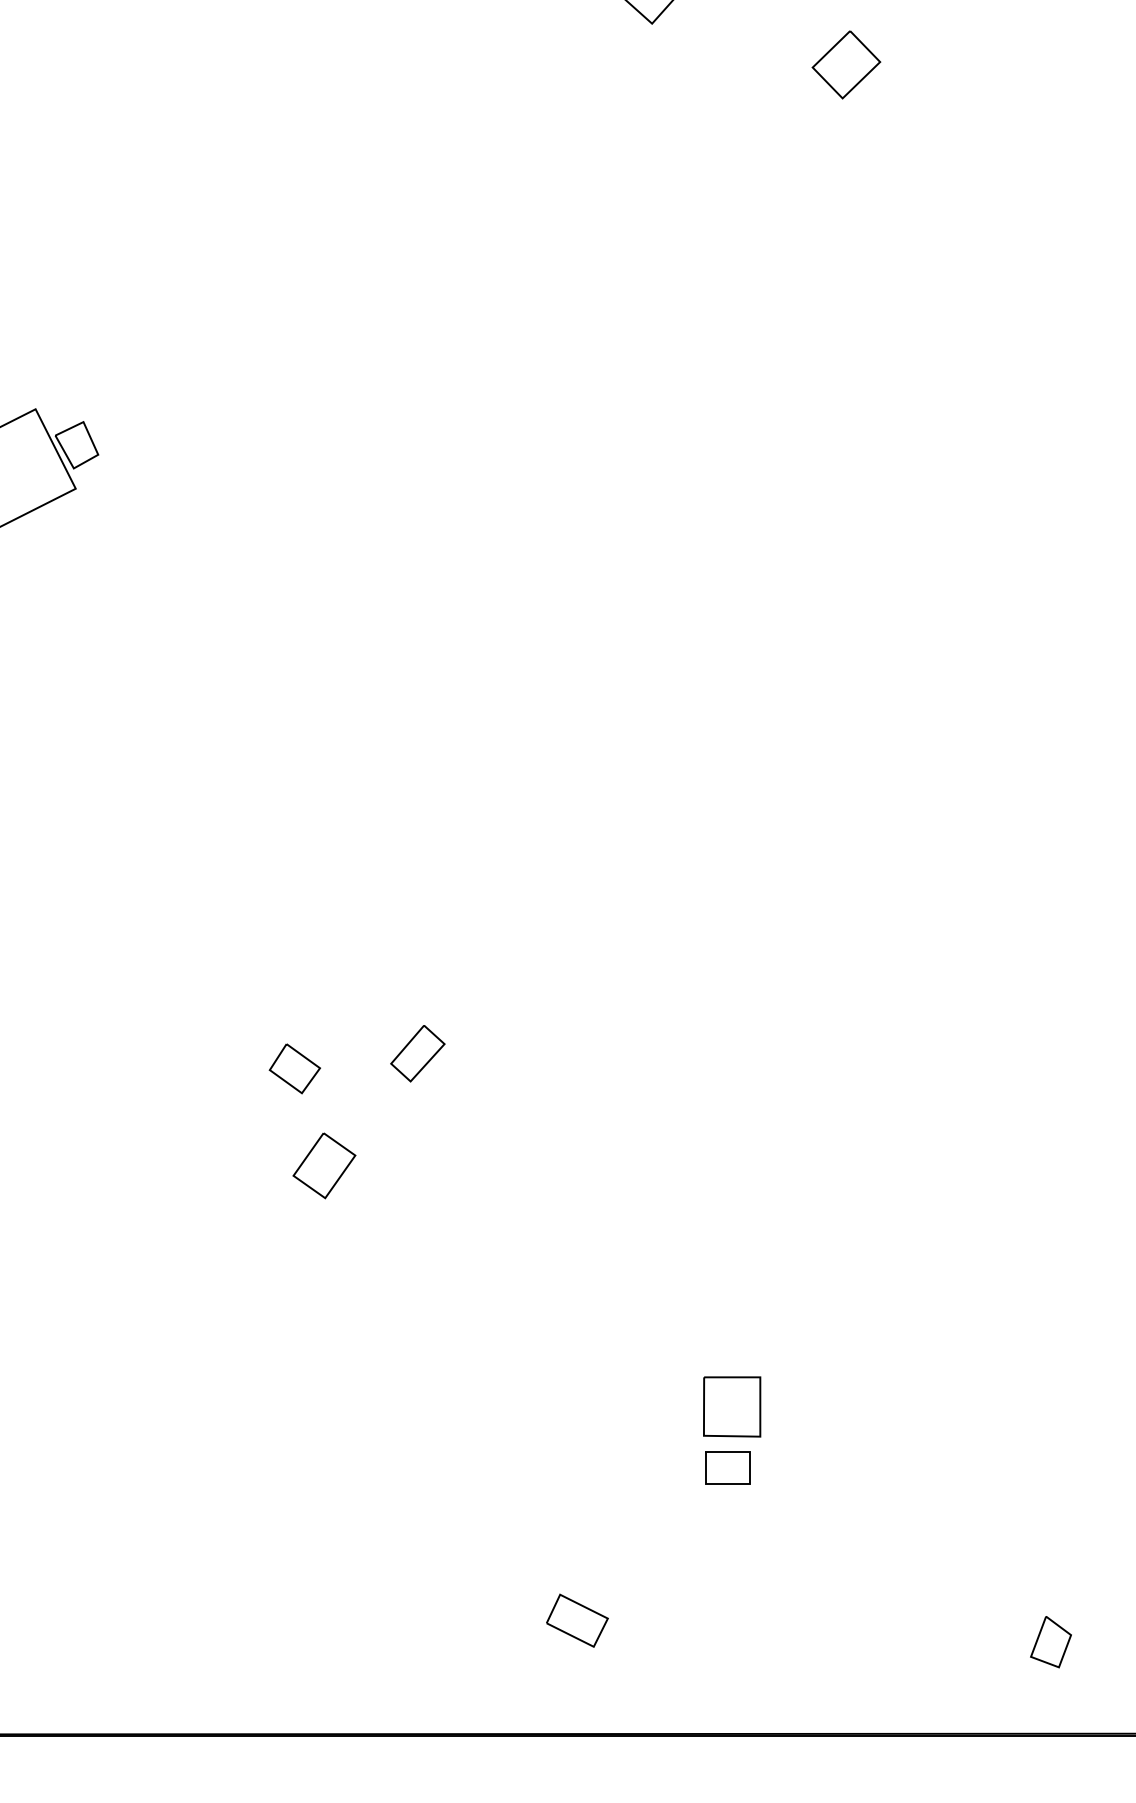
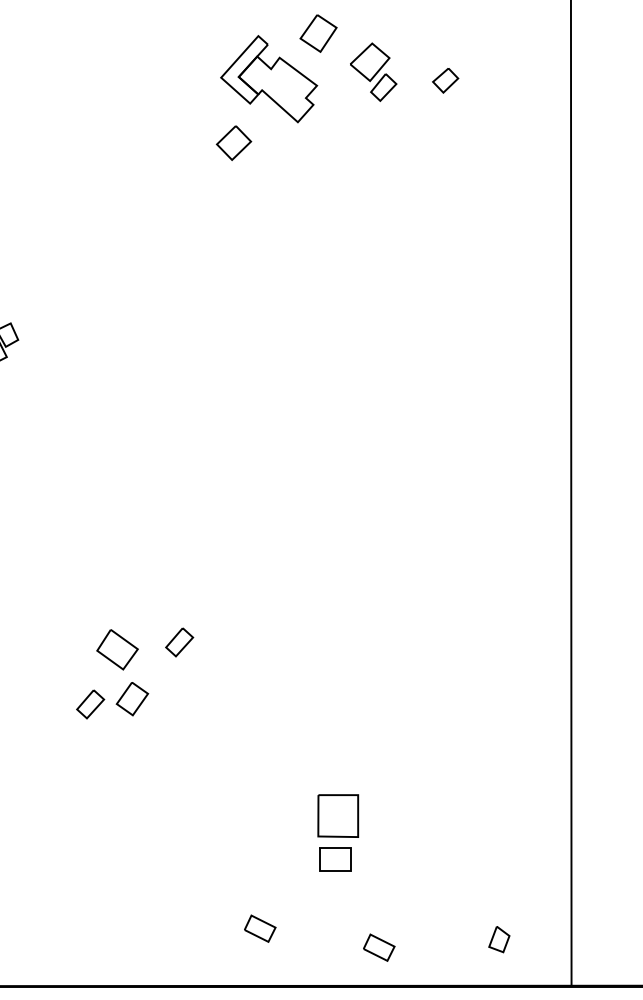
part: (845, 63) -> (233, 142), moved
part: (294, 1069) -> (117, 650), size x1.6
part: (241, 1176) -> (90, 704), added
part: (732, 1430) -> (338, 832), size x1.4
part: (813, 1657) -> (379, 947), added

